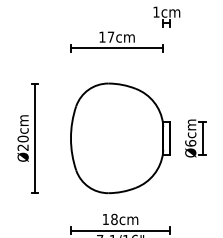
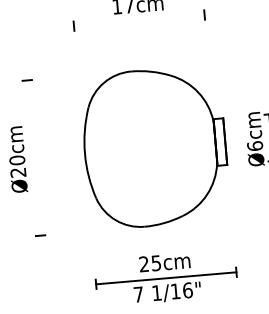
line: (116, 48) -> (138, 20), removed
line: (34, 138) -> (33, 158), removed
text: (109, 219) -> (149, 263), 18cm -> 25cm

